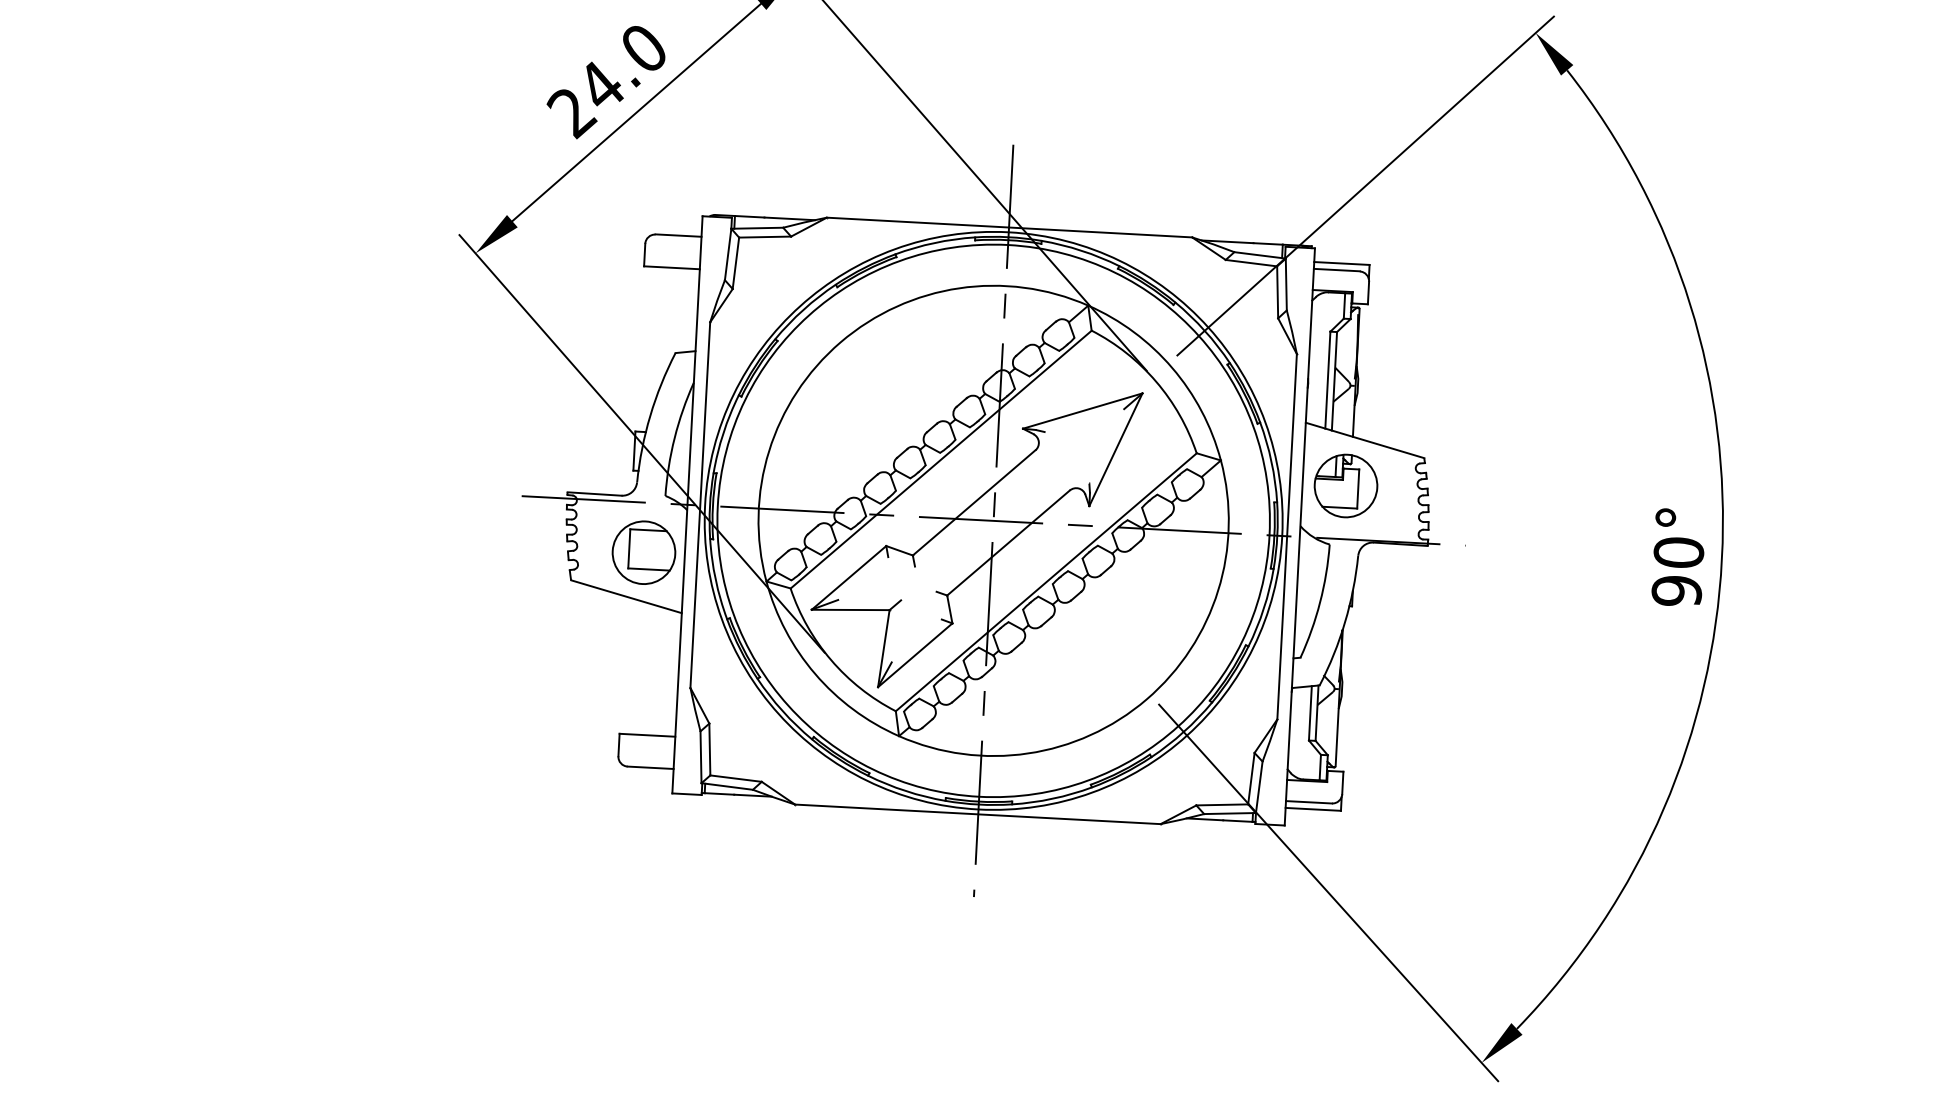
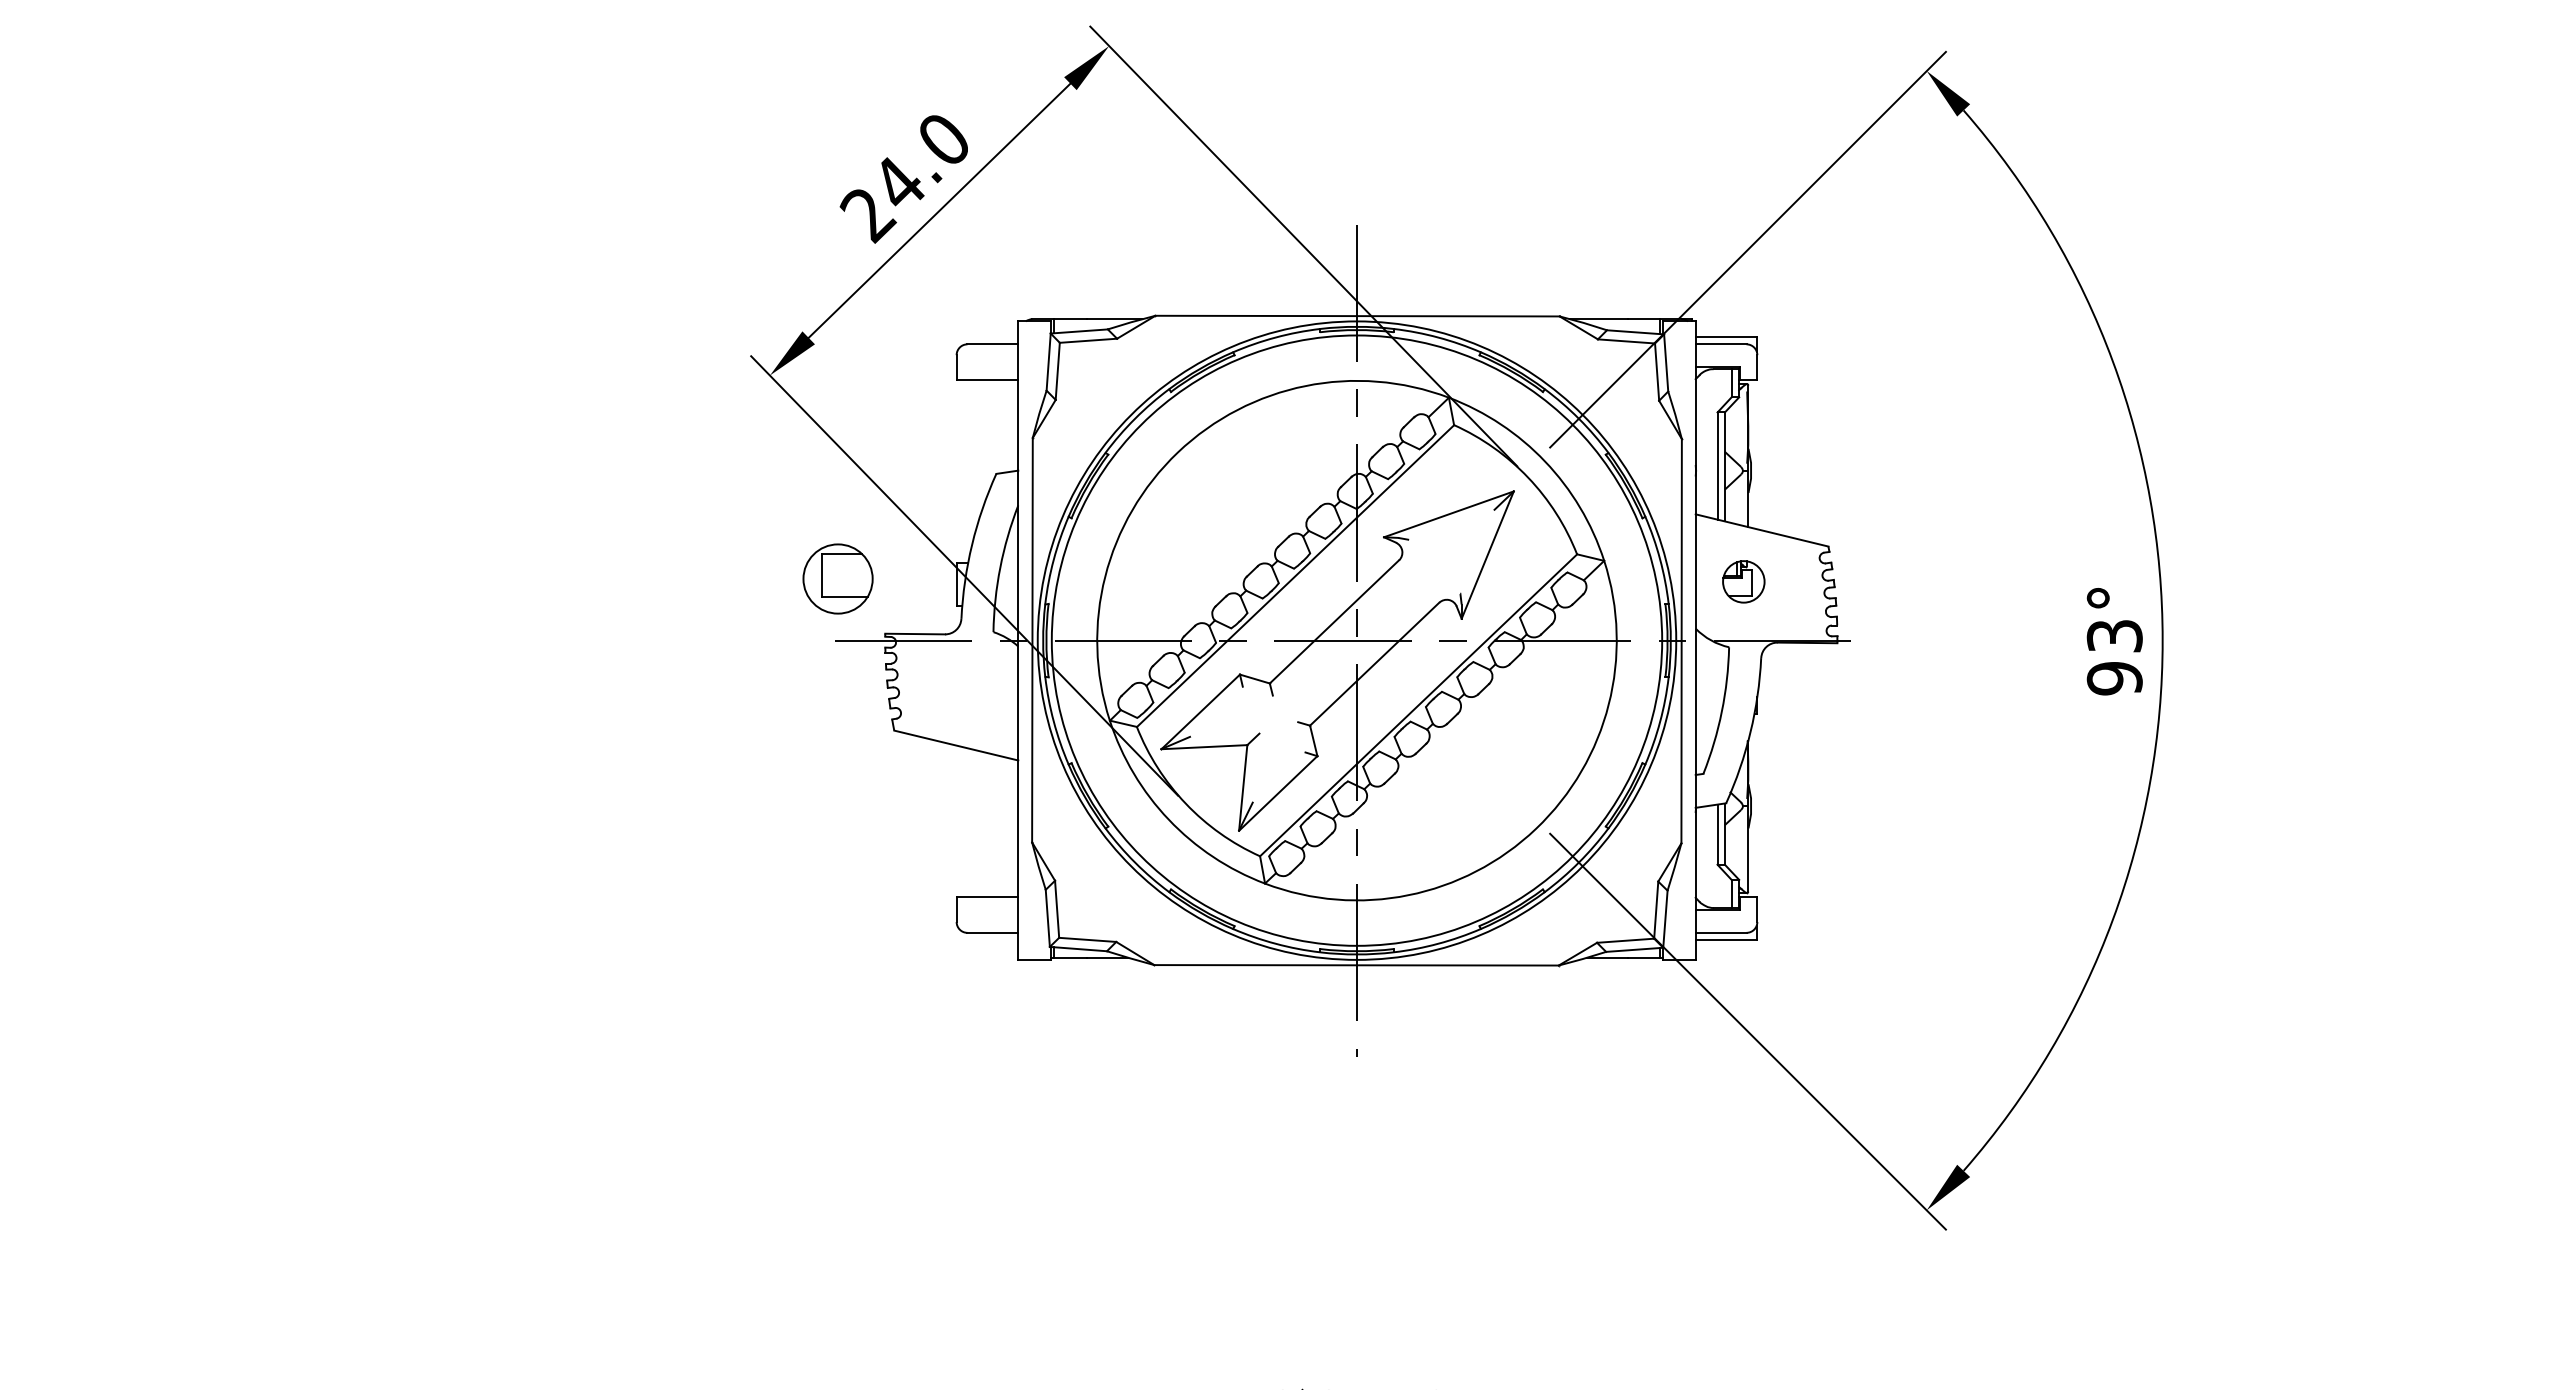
part: (1345, 485) -> (1743, 581), size x0.6
part: (643, 552) -> (837, 578), moved
text: (1678, 552) -> (2114, 635), 90° -> 93°

